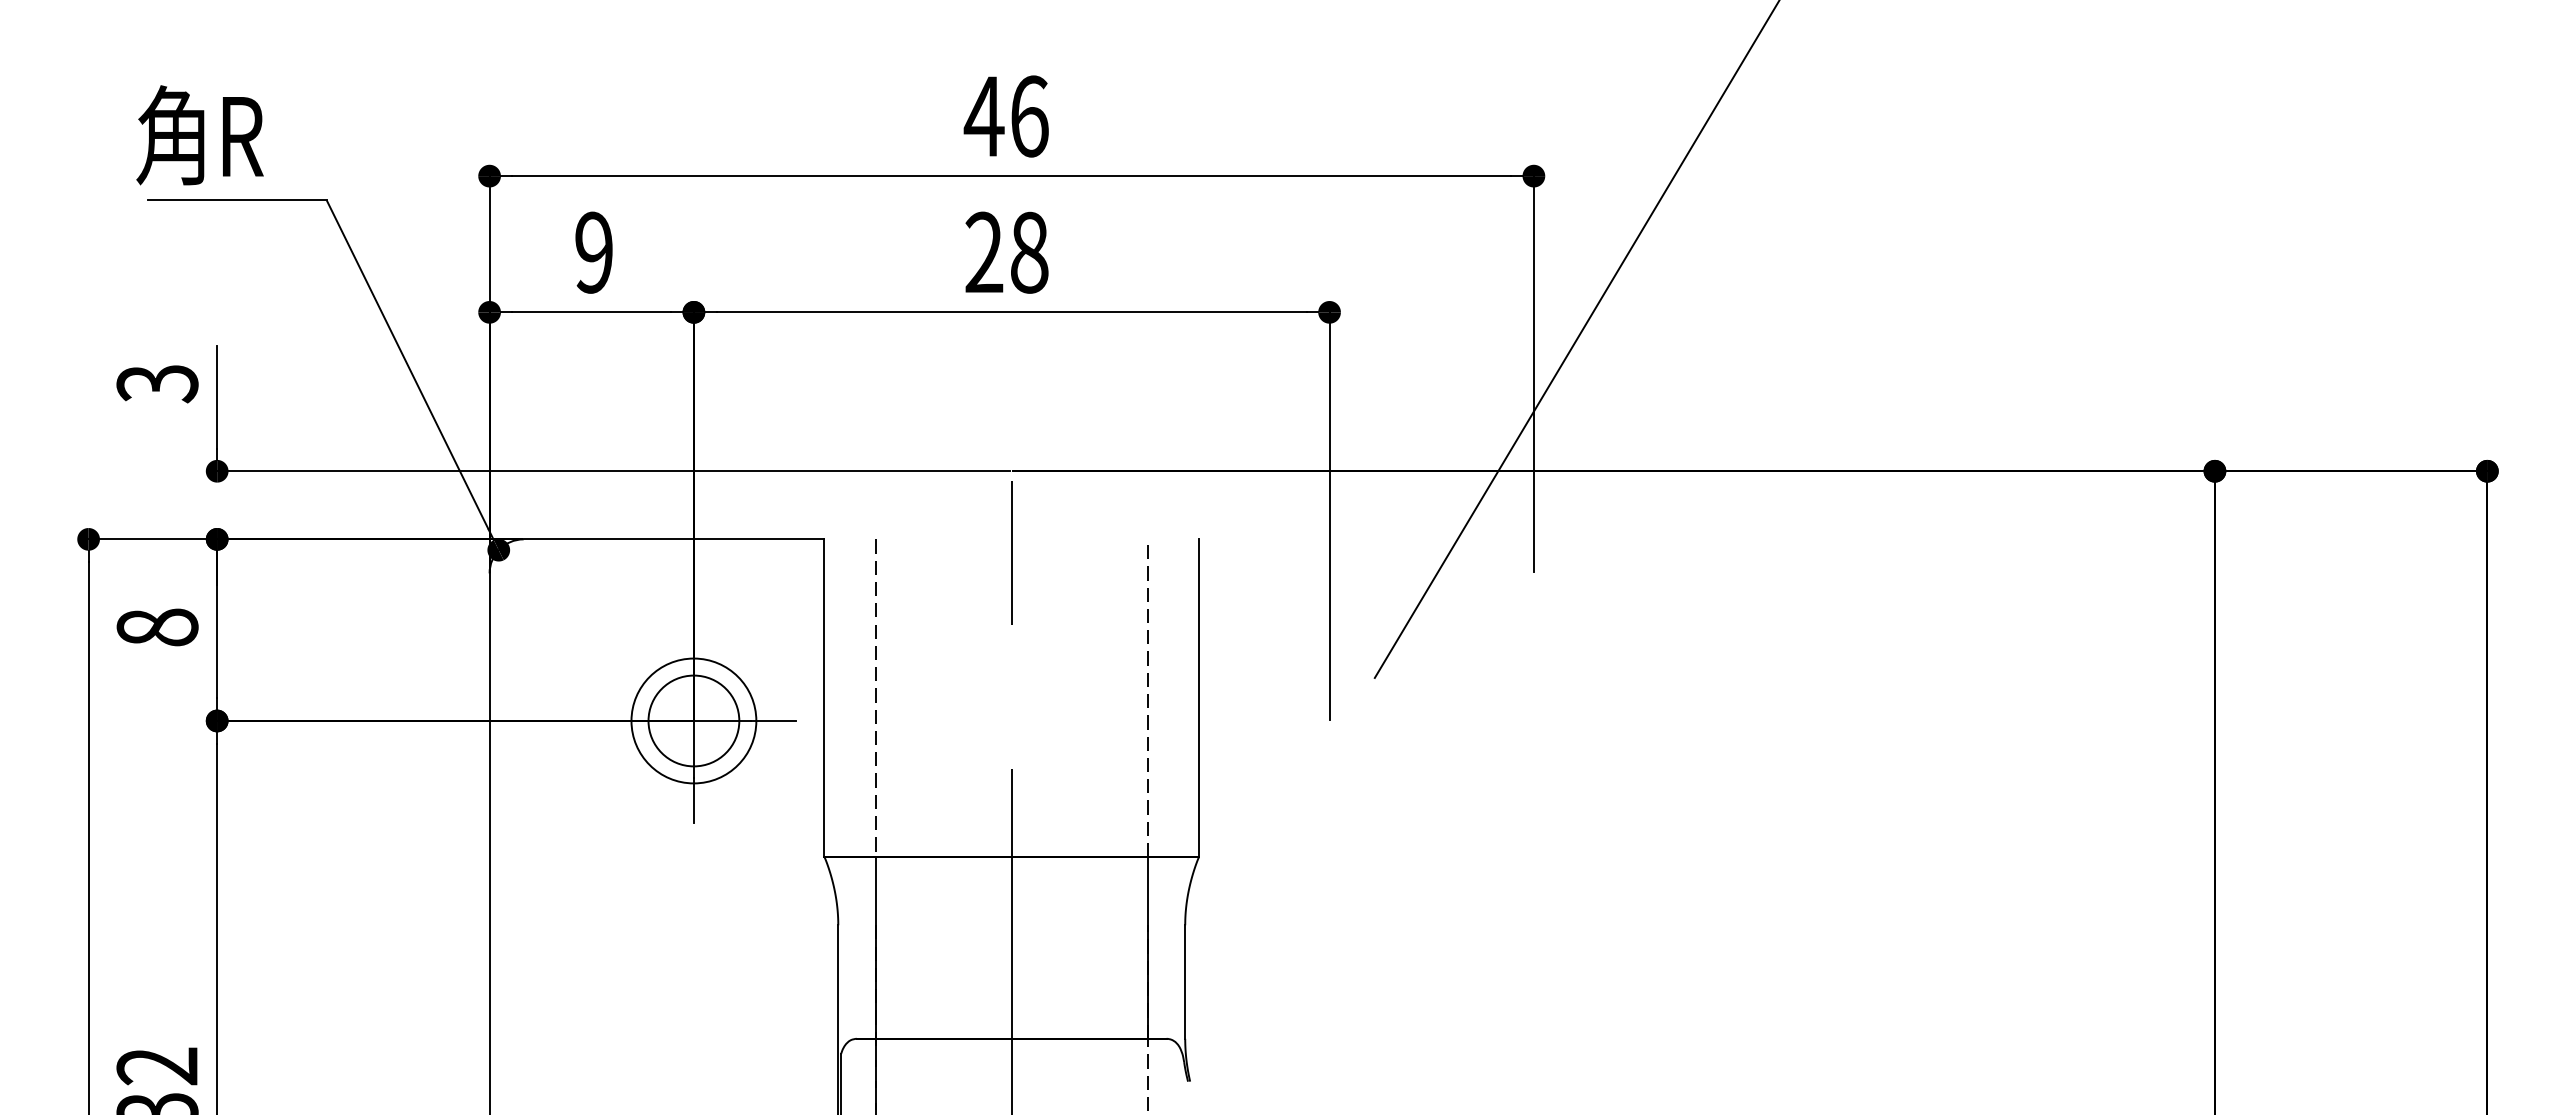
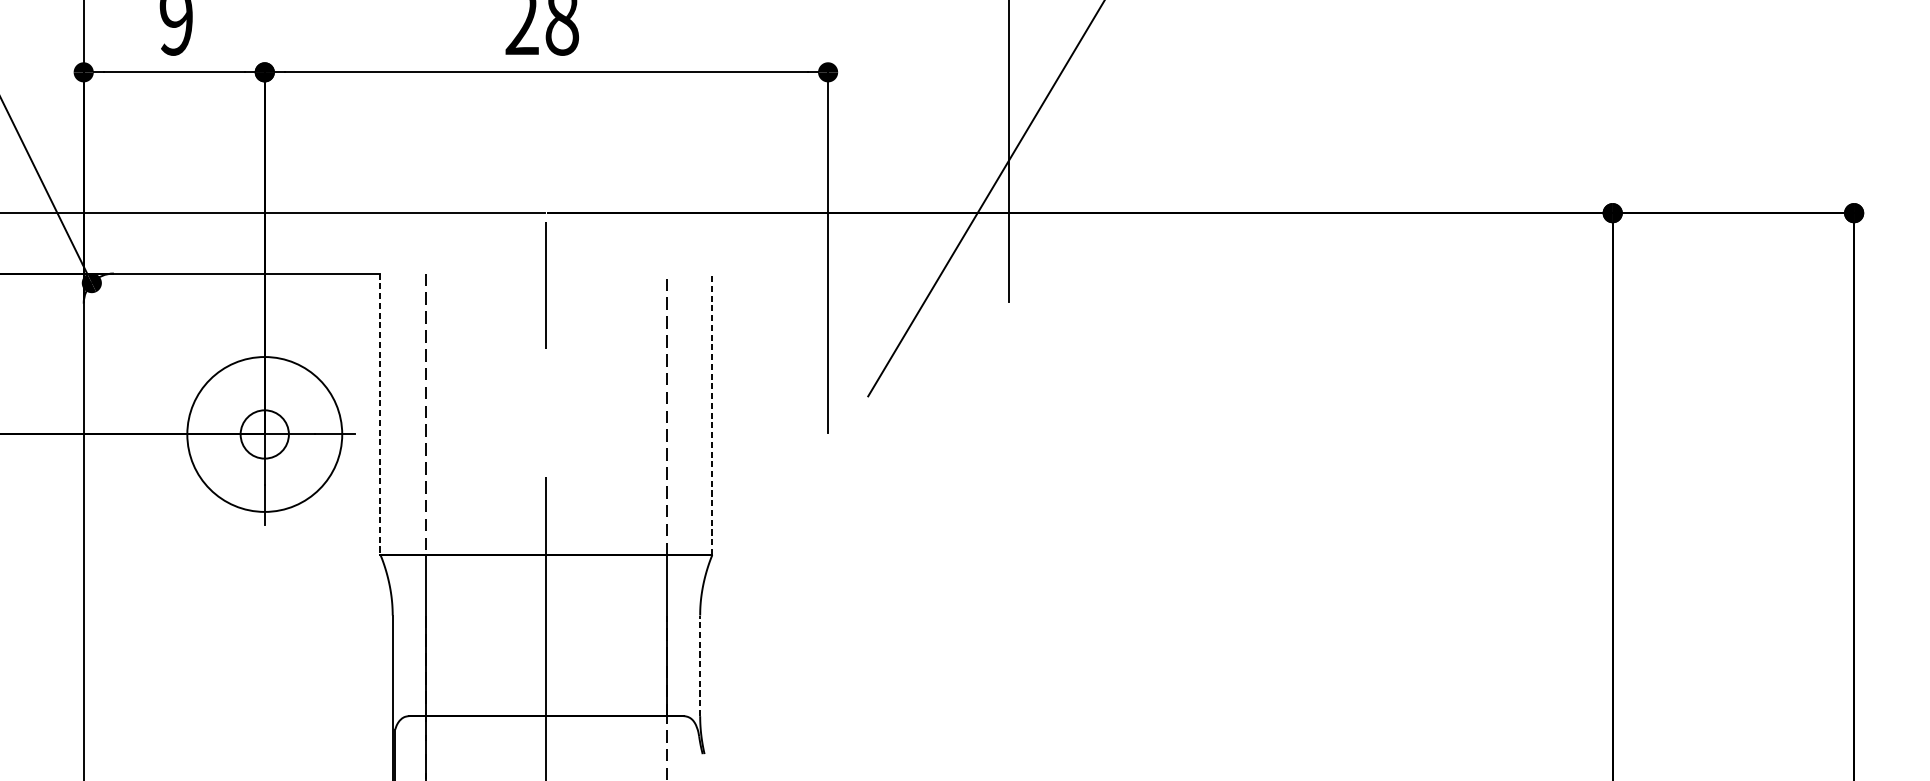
line: (824, 698) -> (380, 414), solid -> dashed
line: (1199, 698) -> (712, 414), solid -> dashed
circle: (693, 720) -> (264, 434), size x0.6
circle: (693, 720) -> (264, 434), size x1.4
line: (1185, 982) -> (700, 666), solid -> dashed

